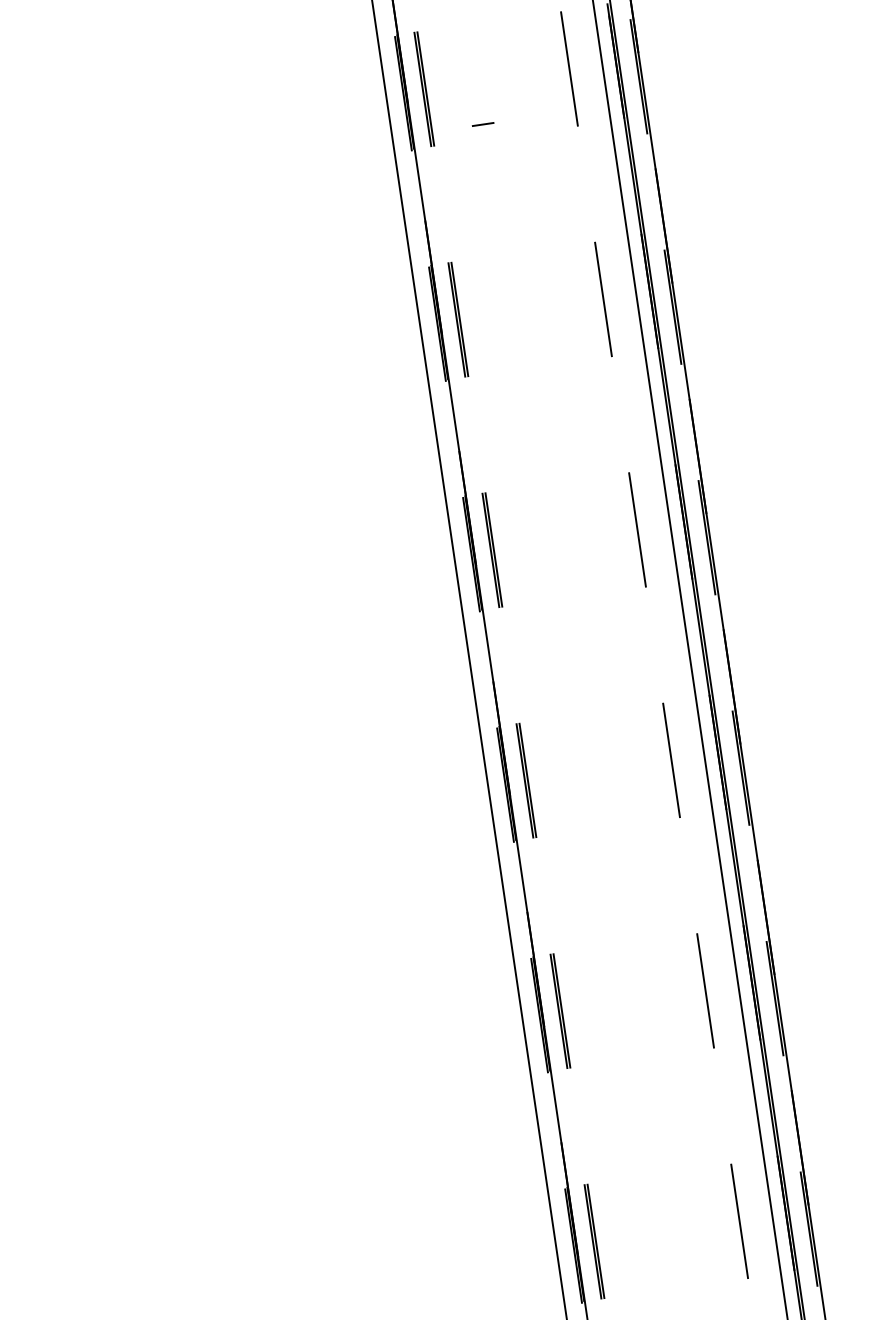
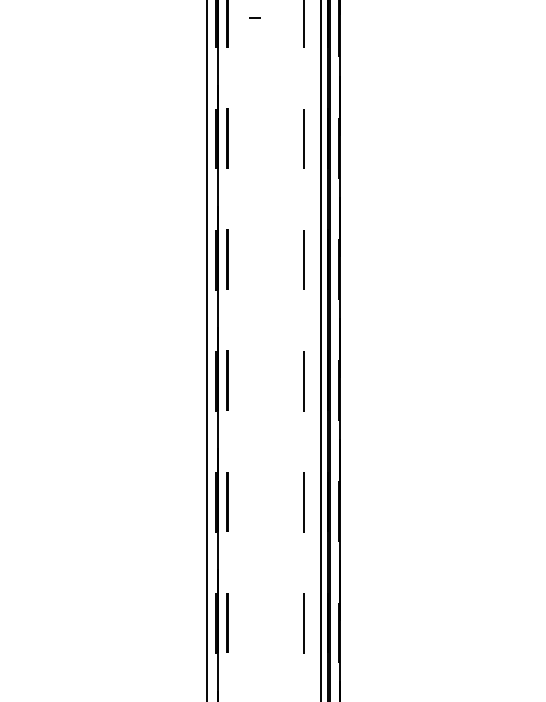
line: (482, 123) -> (254, 17), moved

